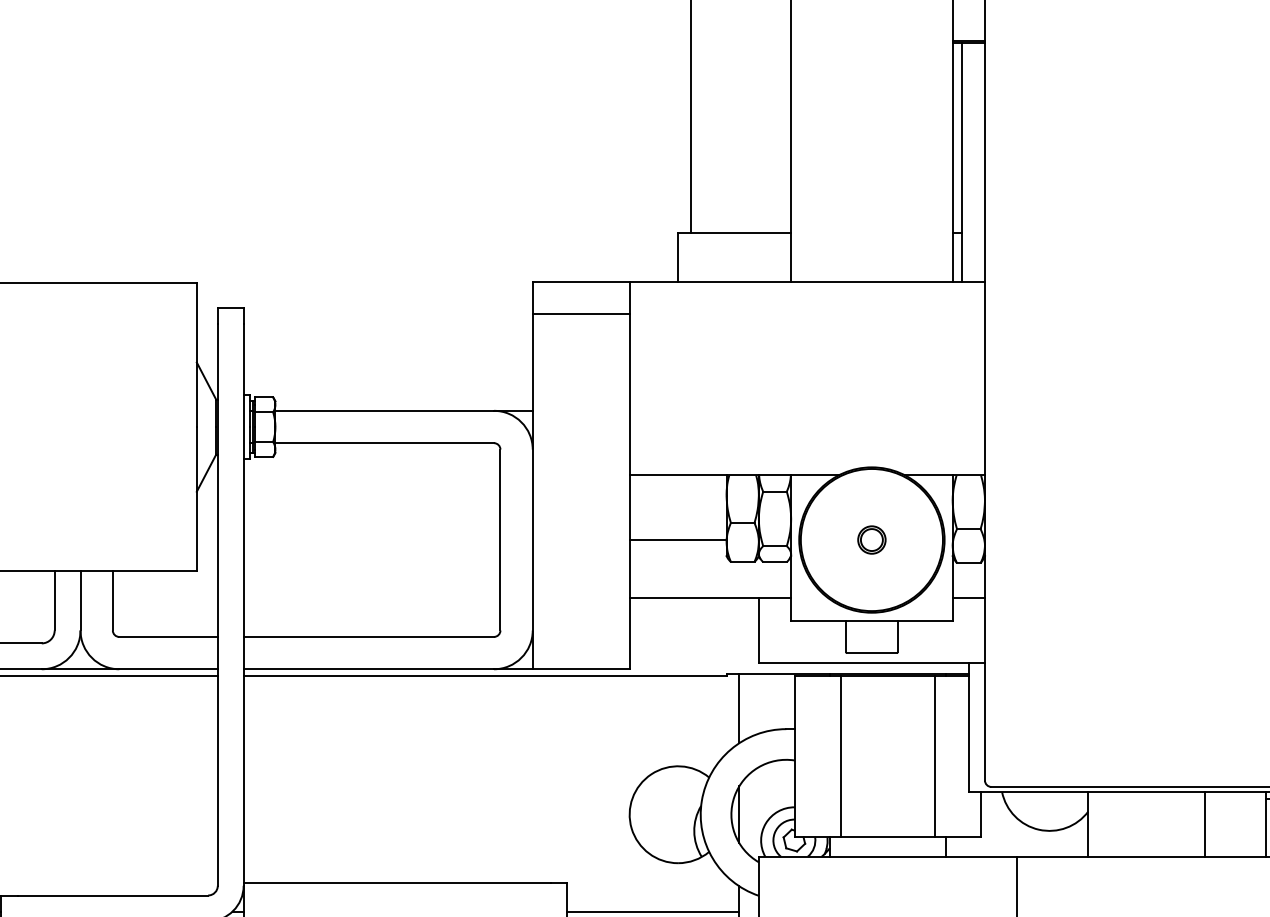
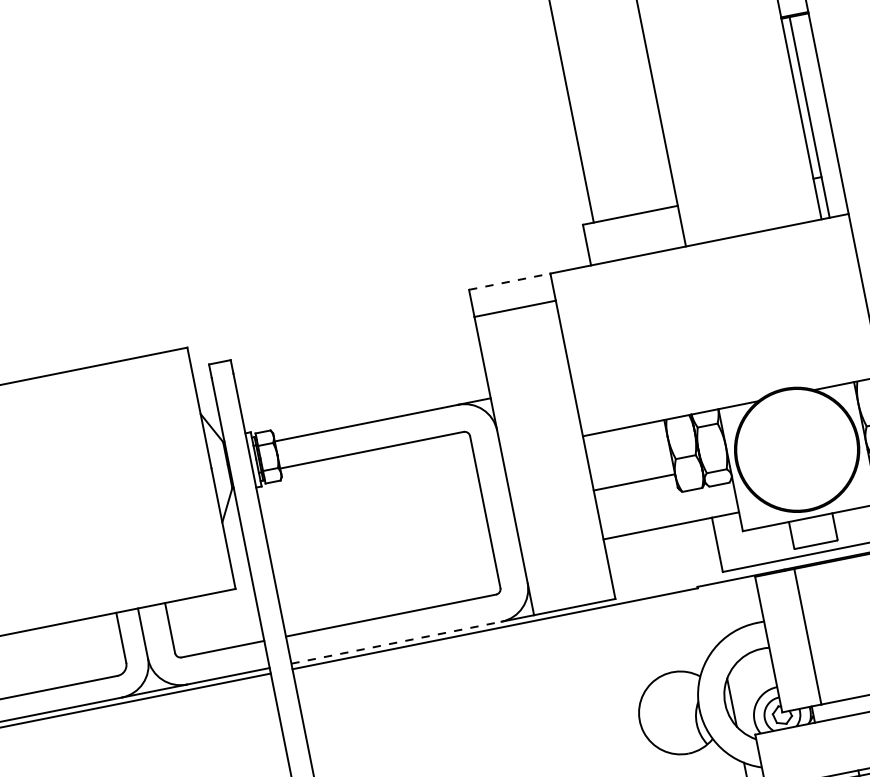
line: (581, 281) -> (509, 281), solid -> dashed
part: (871, 539) -> (796, 449), removed
line: (369, 669) -> (397, 642), solid -> dashed
line: (739, 708) -> (714, 613), removed

